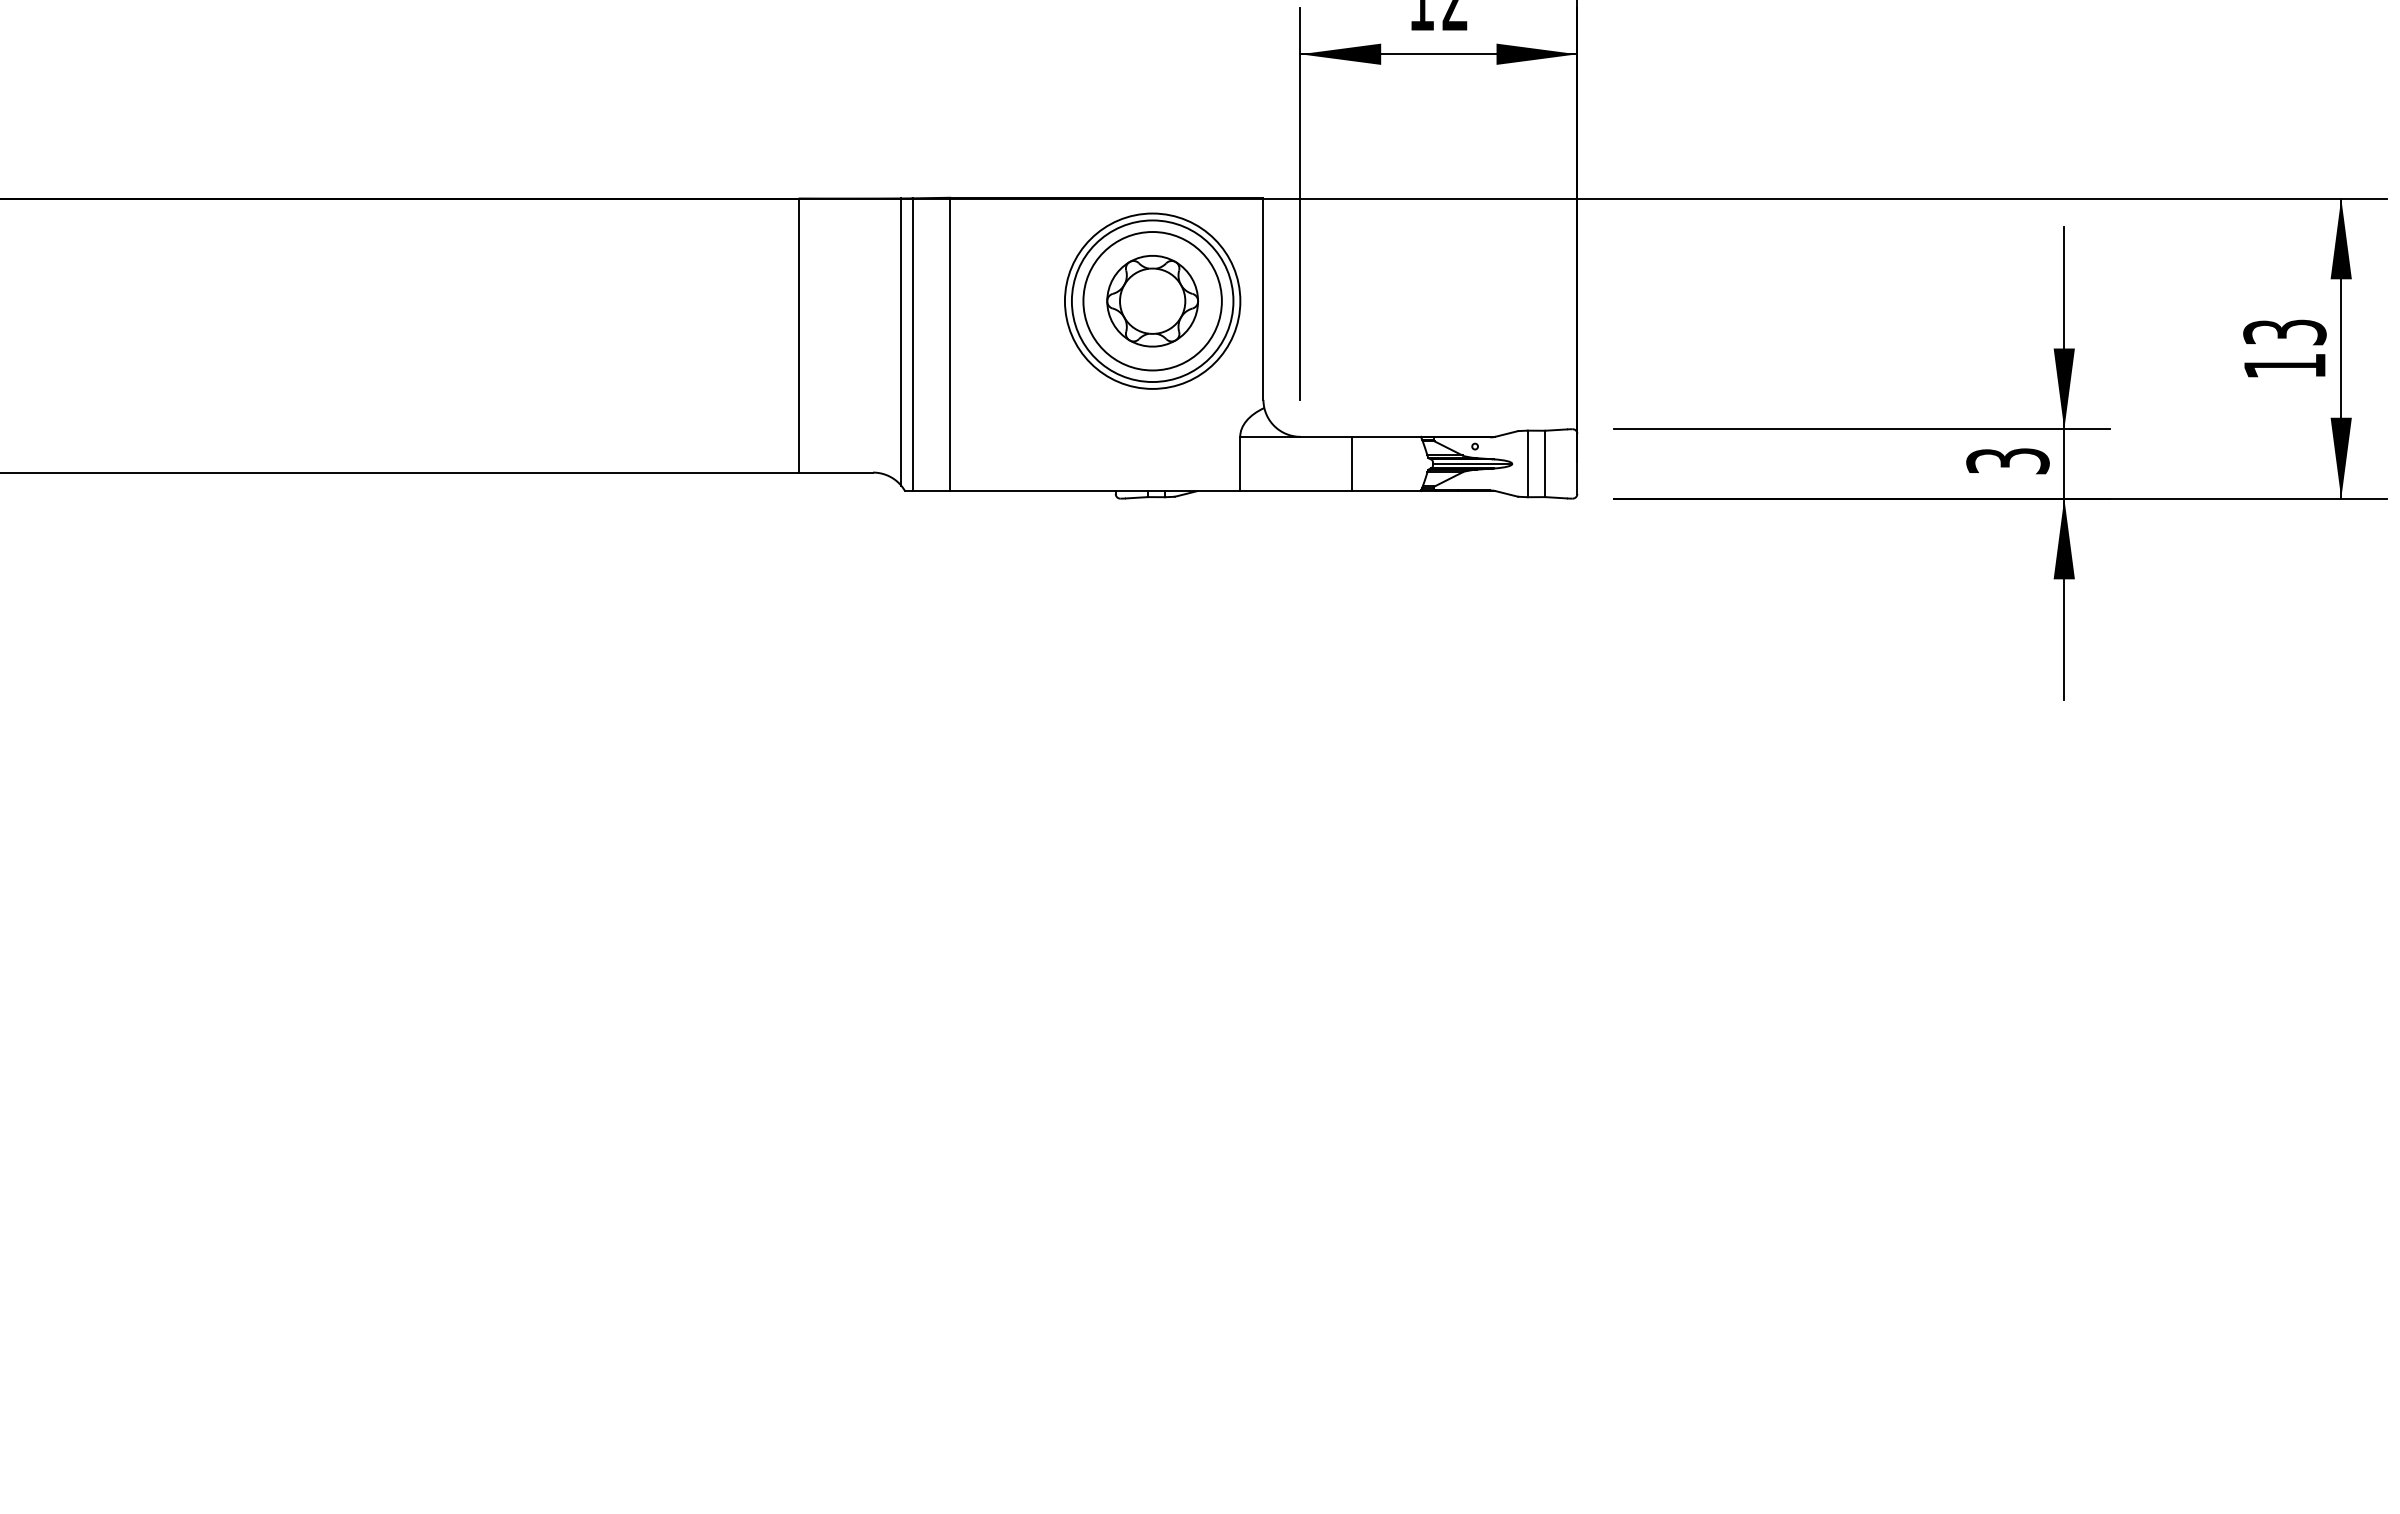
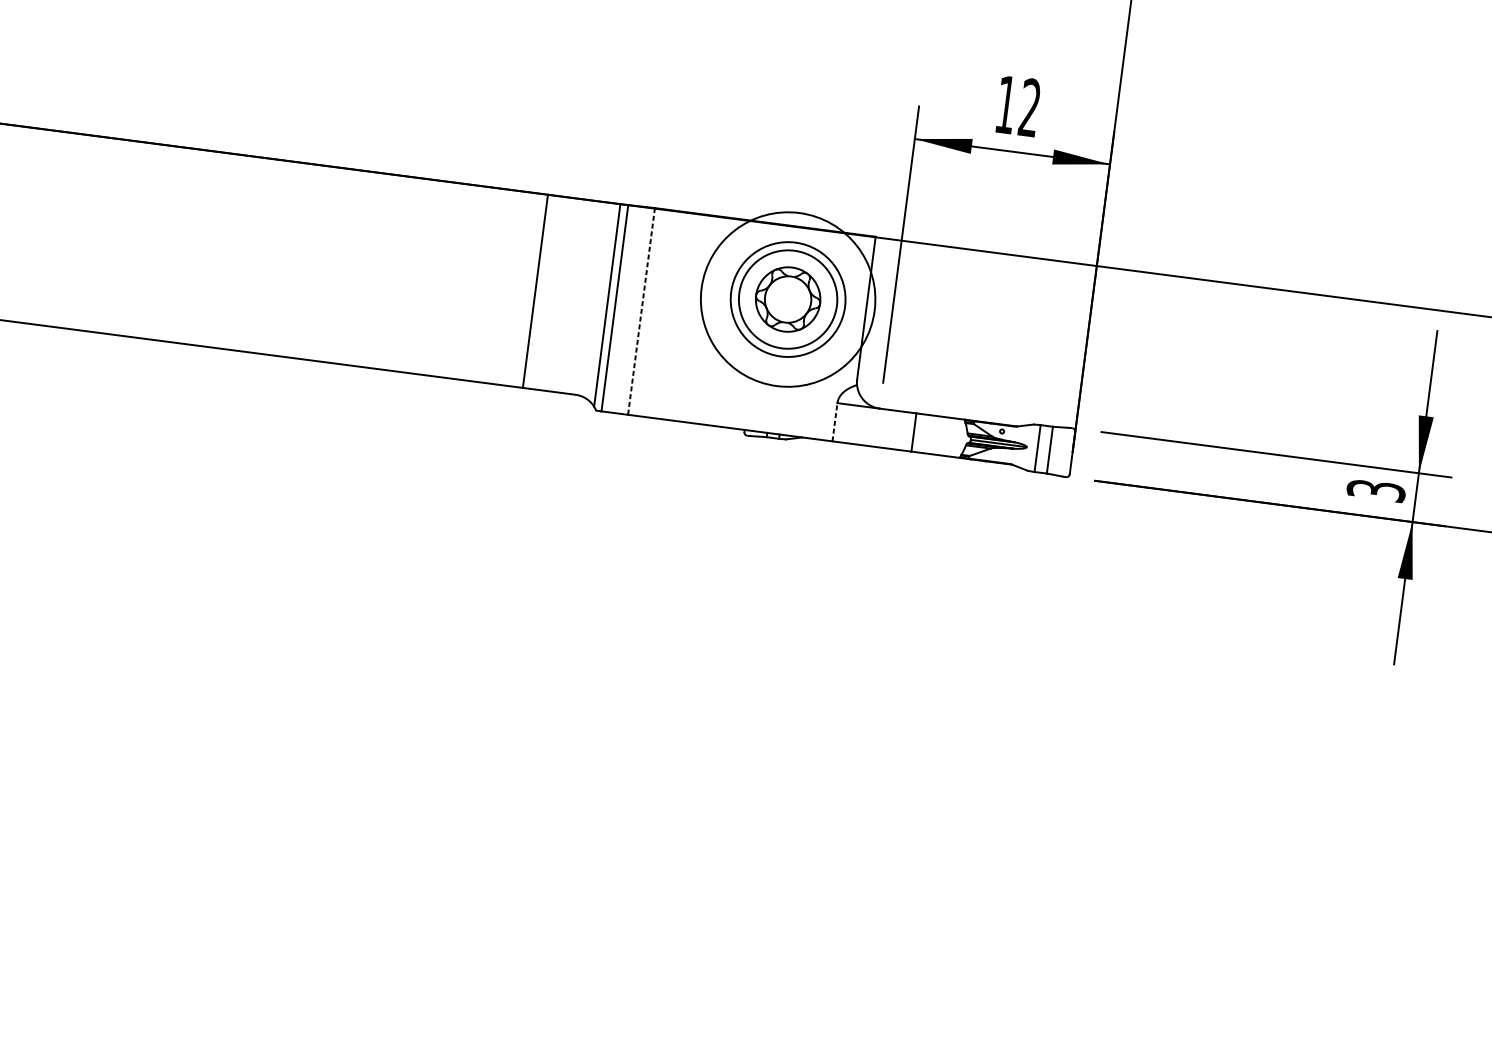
circle: (1152, 300) -> (788, 299), size x1.4
line: (950, 344) -> (641, 311), solid -> dashed
line: (1240, 463) -> (835, 421), solid -> dashed

